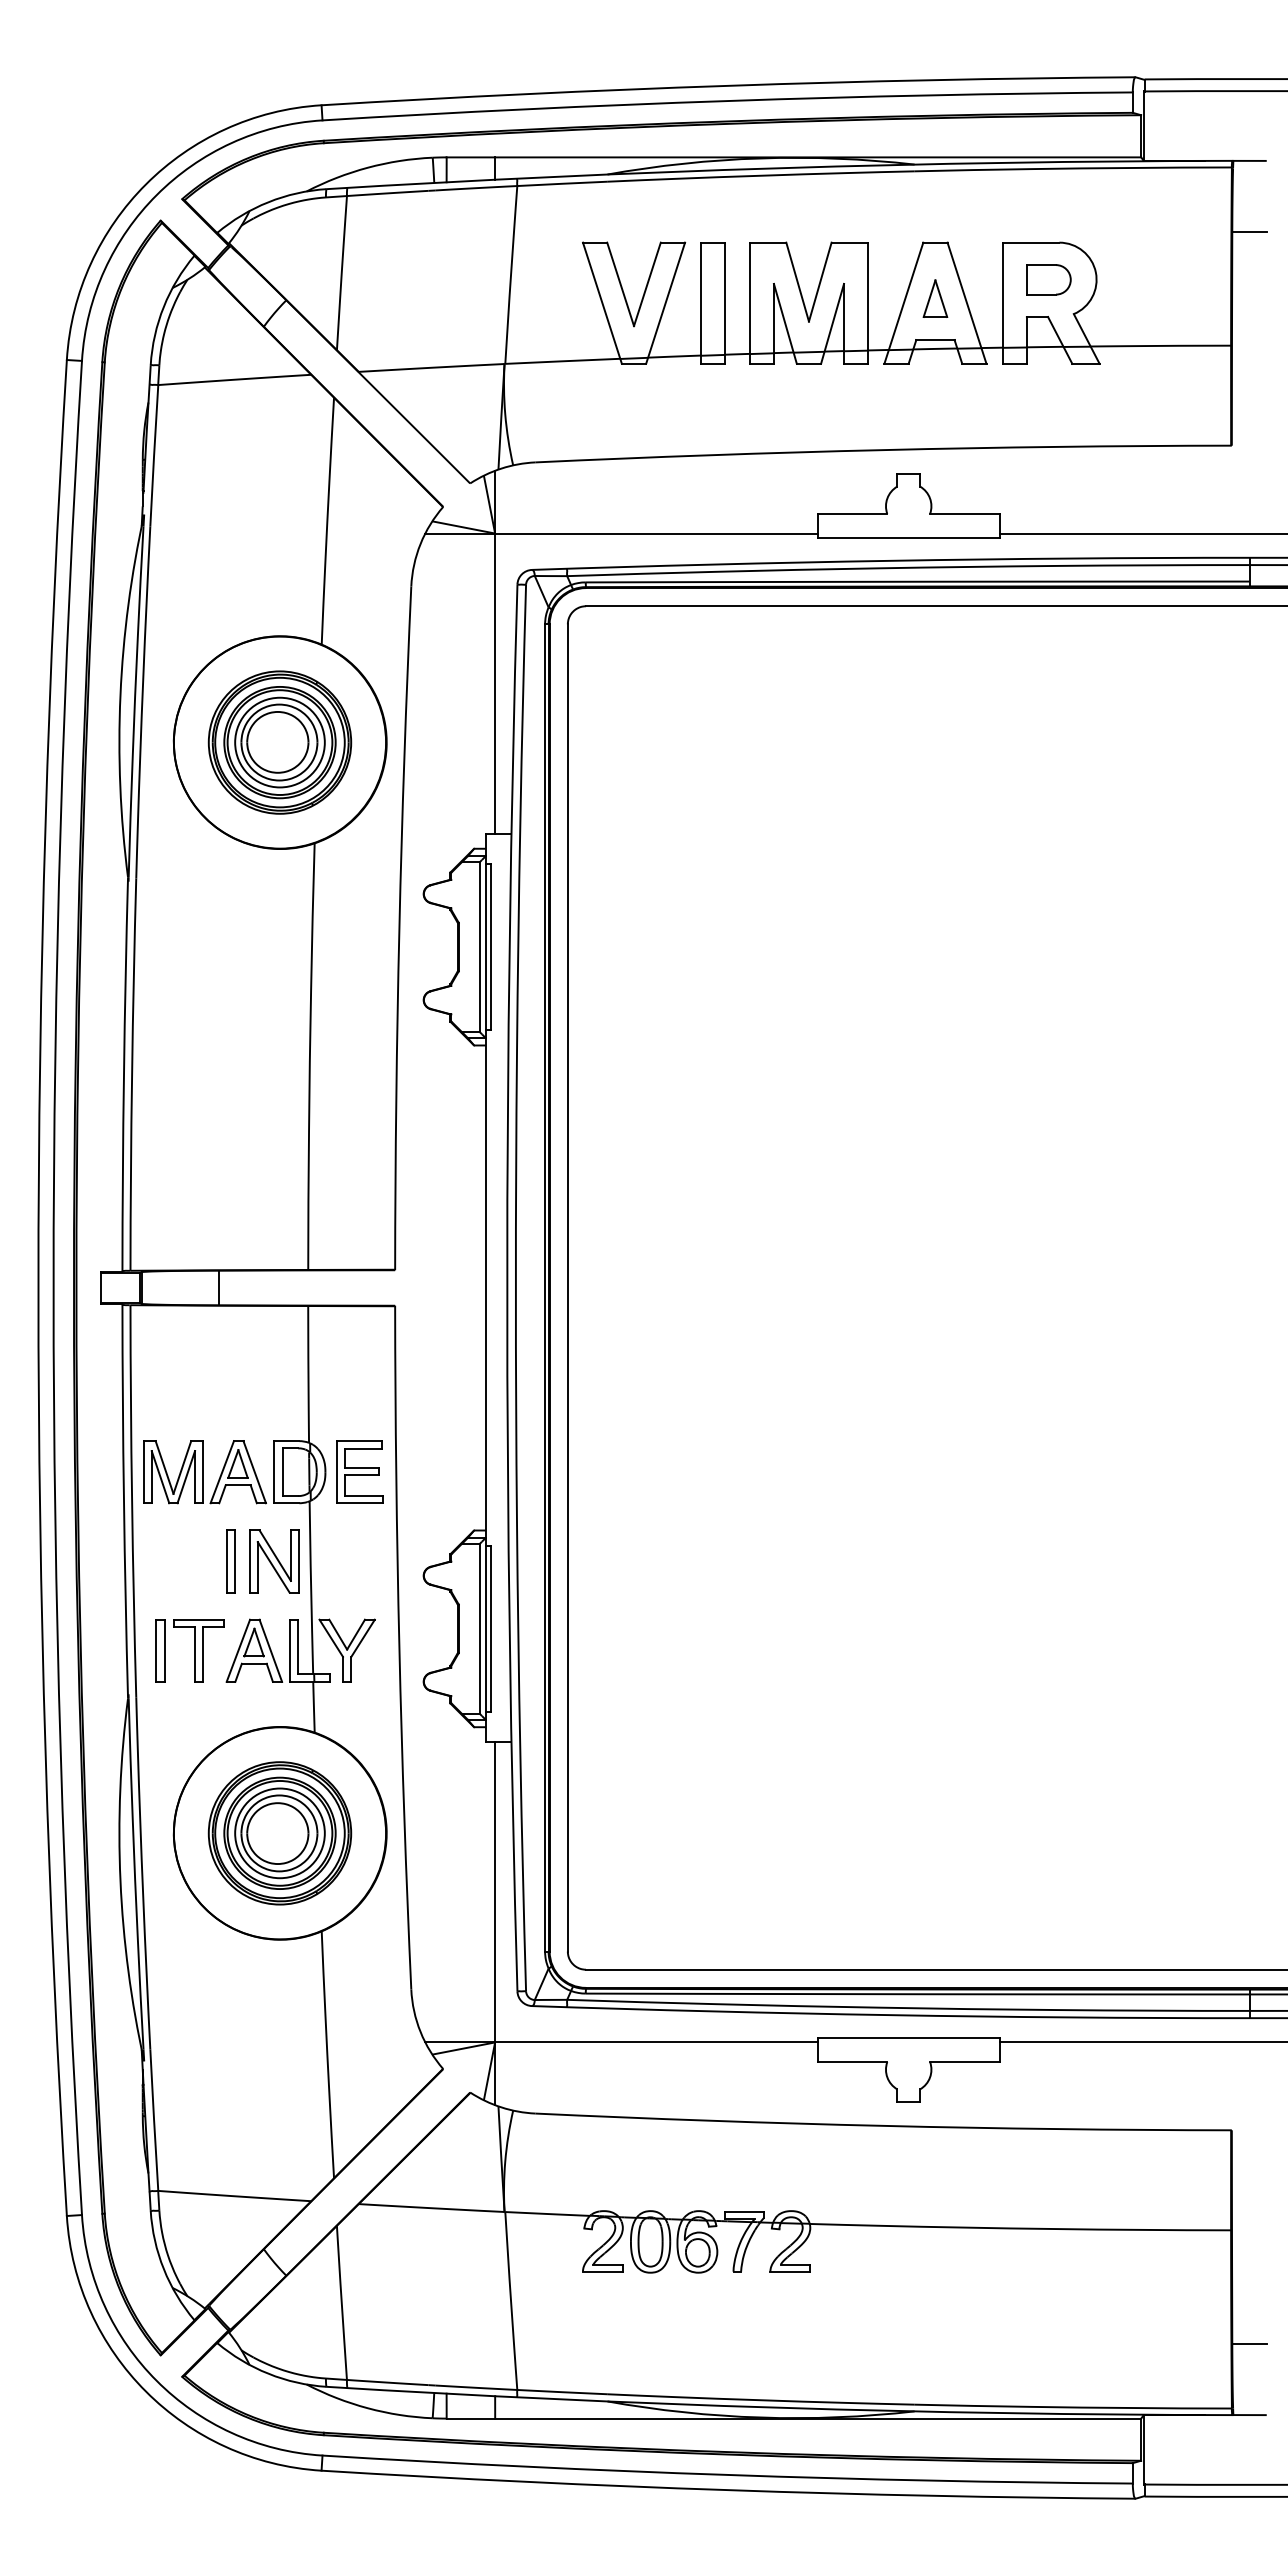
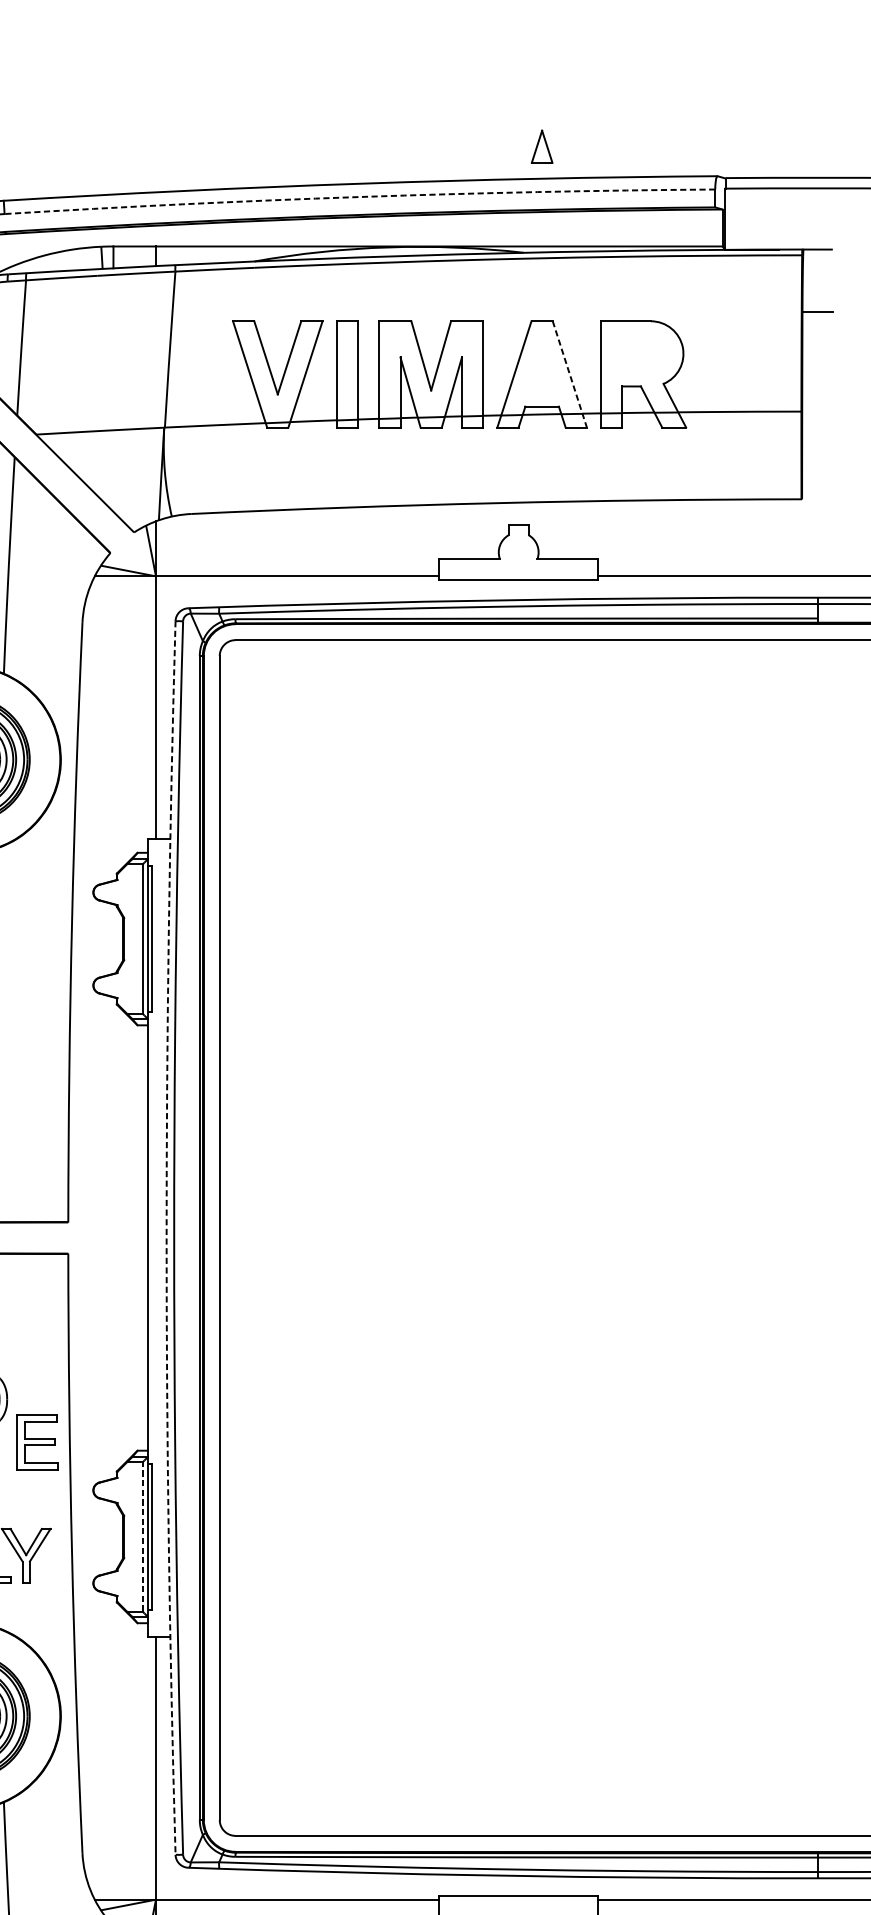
arc: (727, 101) -> (359, 197), solid -> dashed
part: (1048, 279) -> (641, 353), removed
part: (935, 298) -> (542, 146), moved
line: (967, 303) -> (570, 374), solid -> dashed
arc: (507, 1287) -> (166, 1237), solid -> dashed
part: (359, 1471) -> (37, 1441), moved
line: (479, 1628) -> (142, 1536), solid -> dashed

